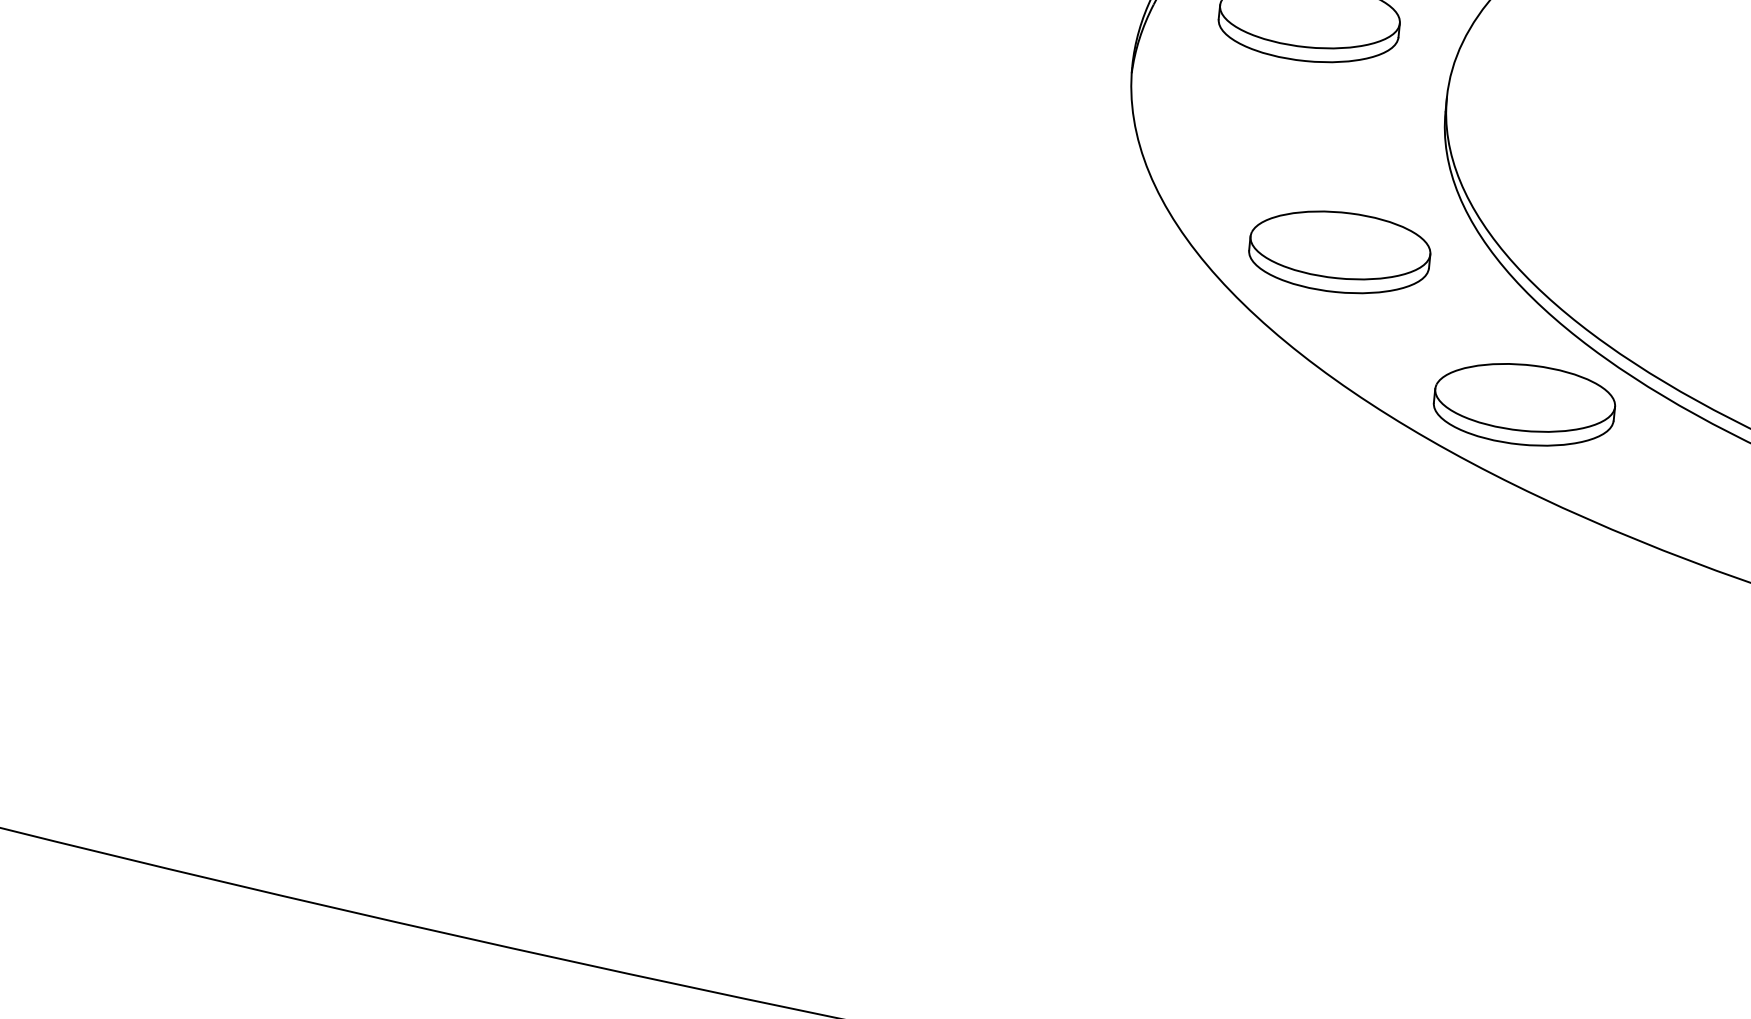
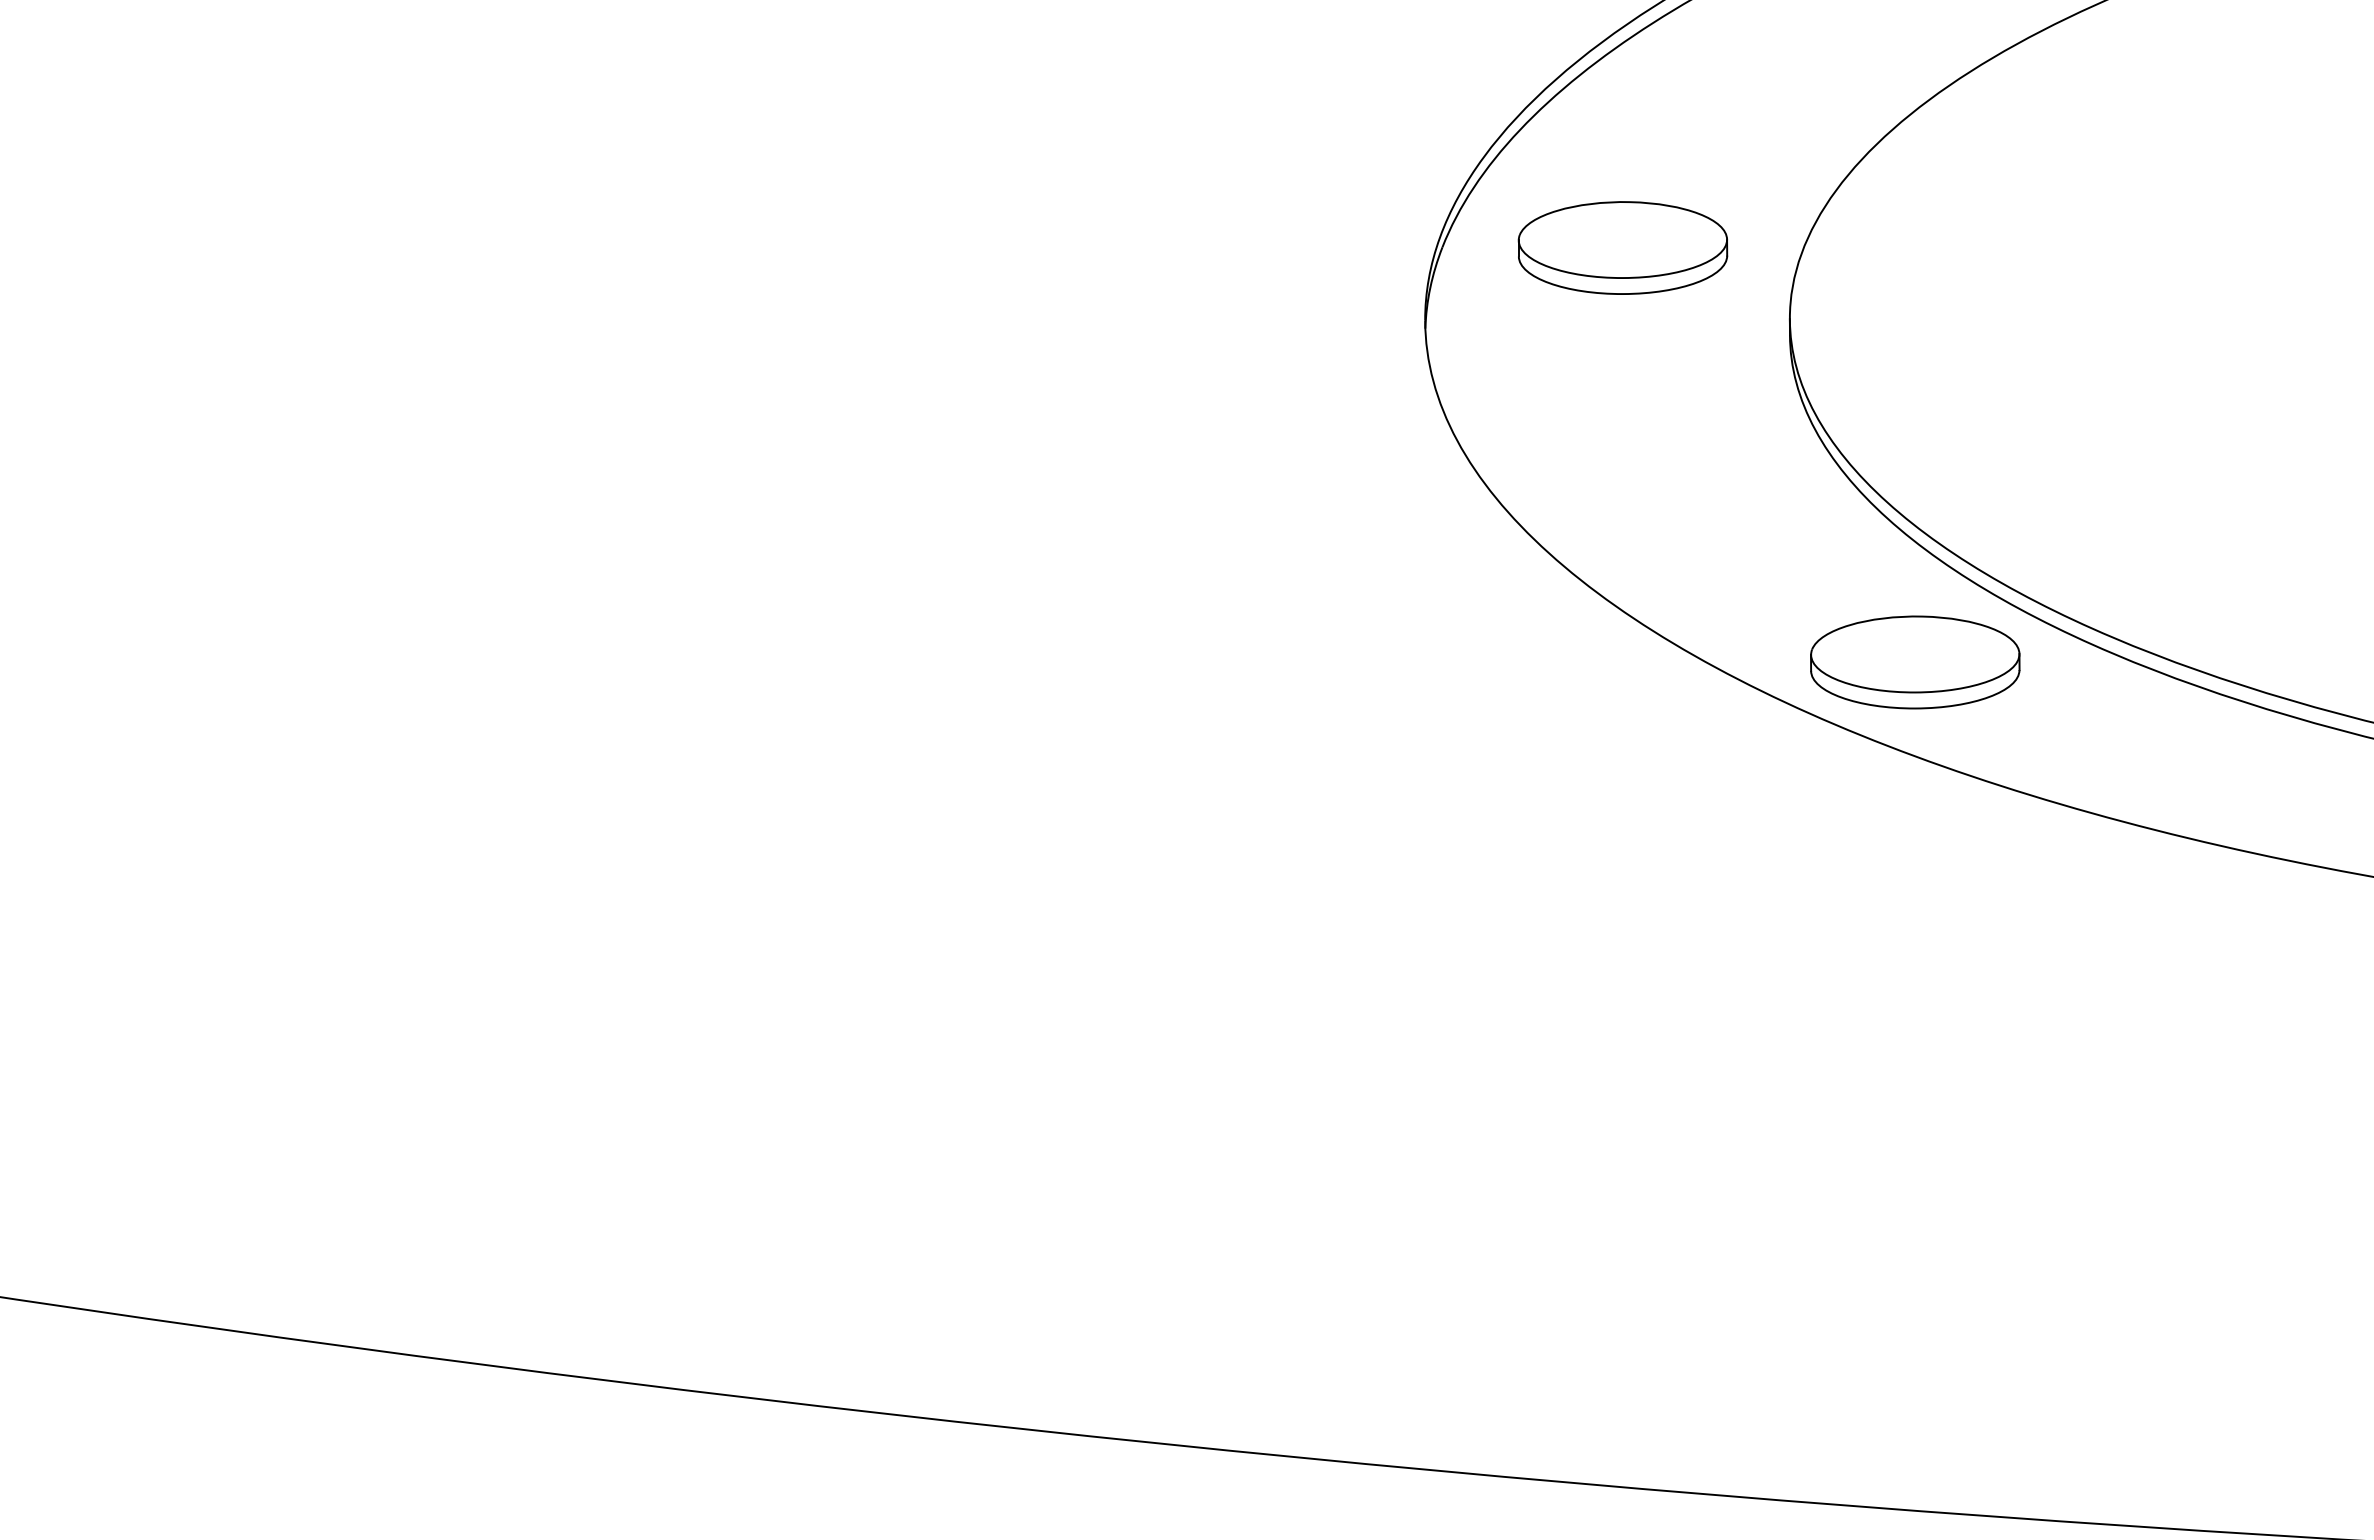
part: (1339, 252) -> (1685, 509), removed

